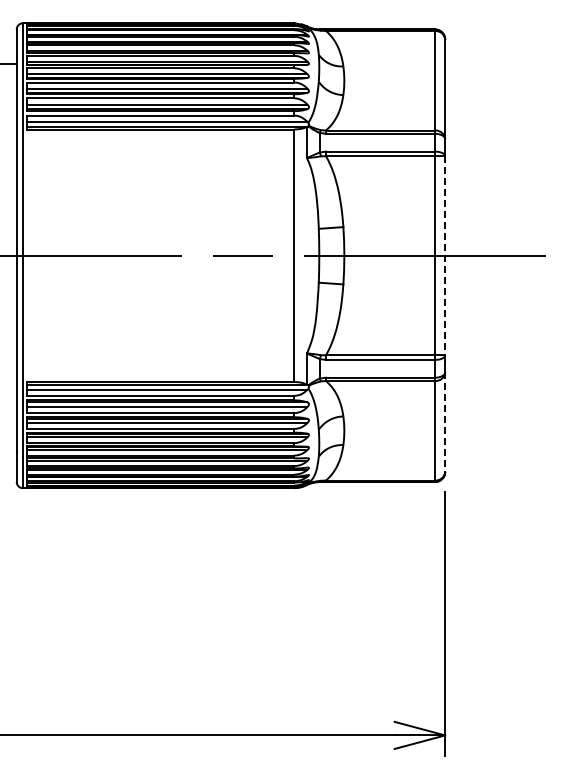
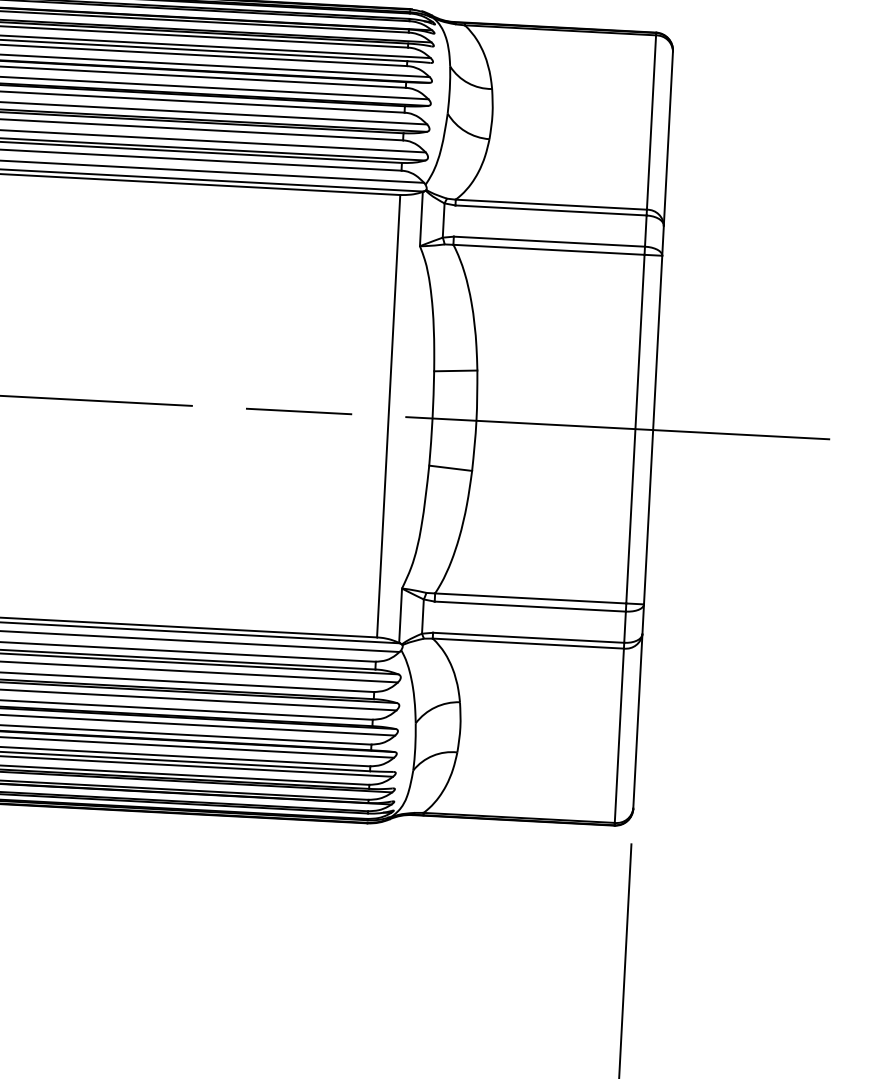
line: (445, 255) -> (653, 429), dashed -> solid
line: (445, 422) -> (638, 722), dashed -> solid

